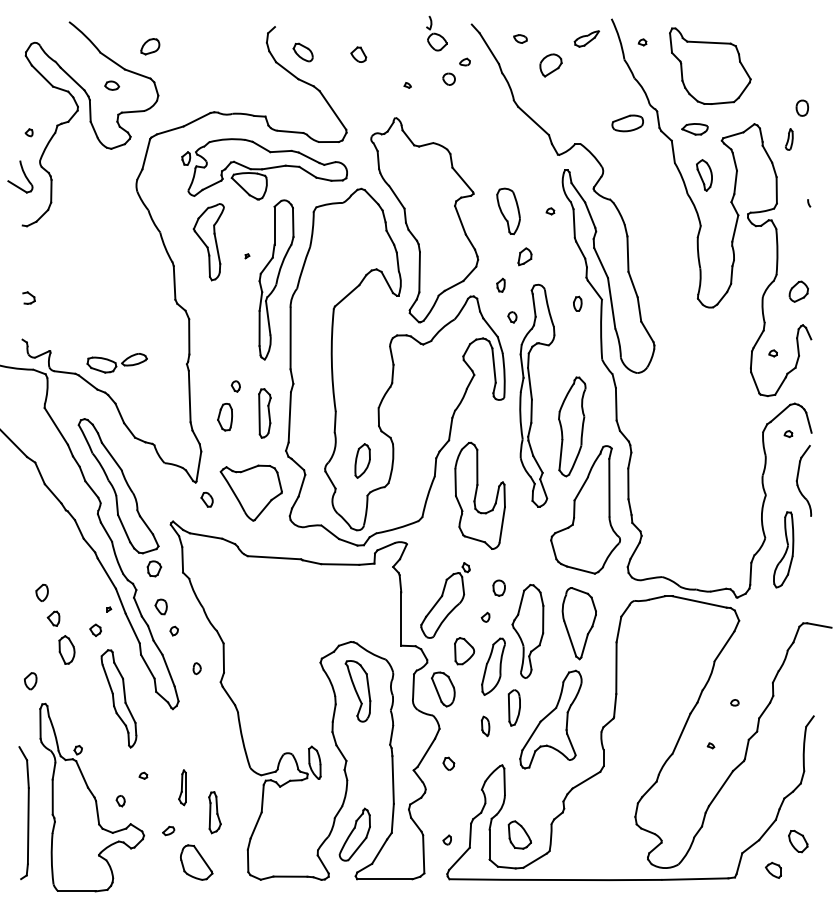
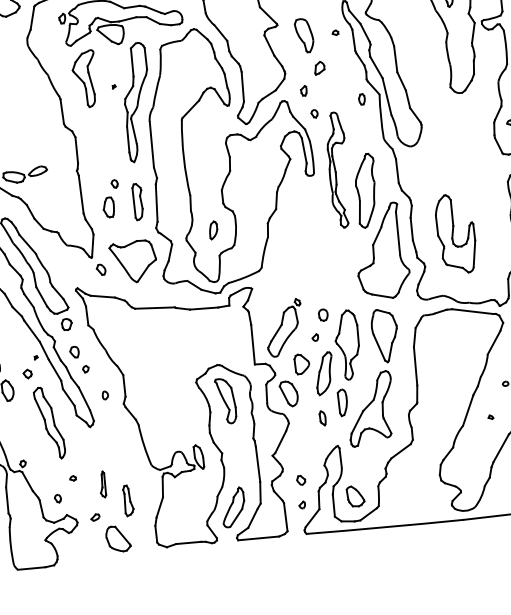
part: (537, 395) -> (338, 169), size x0.7
part: (362, 460) -> (213, 230), size x0.7
part: (479, 495) -> (455, 233), moved
part: (448, 763) -> (300, 480), moved

